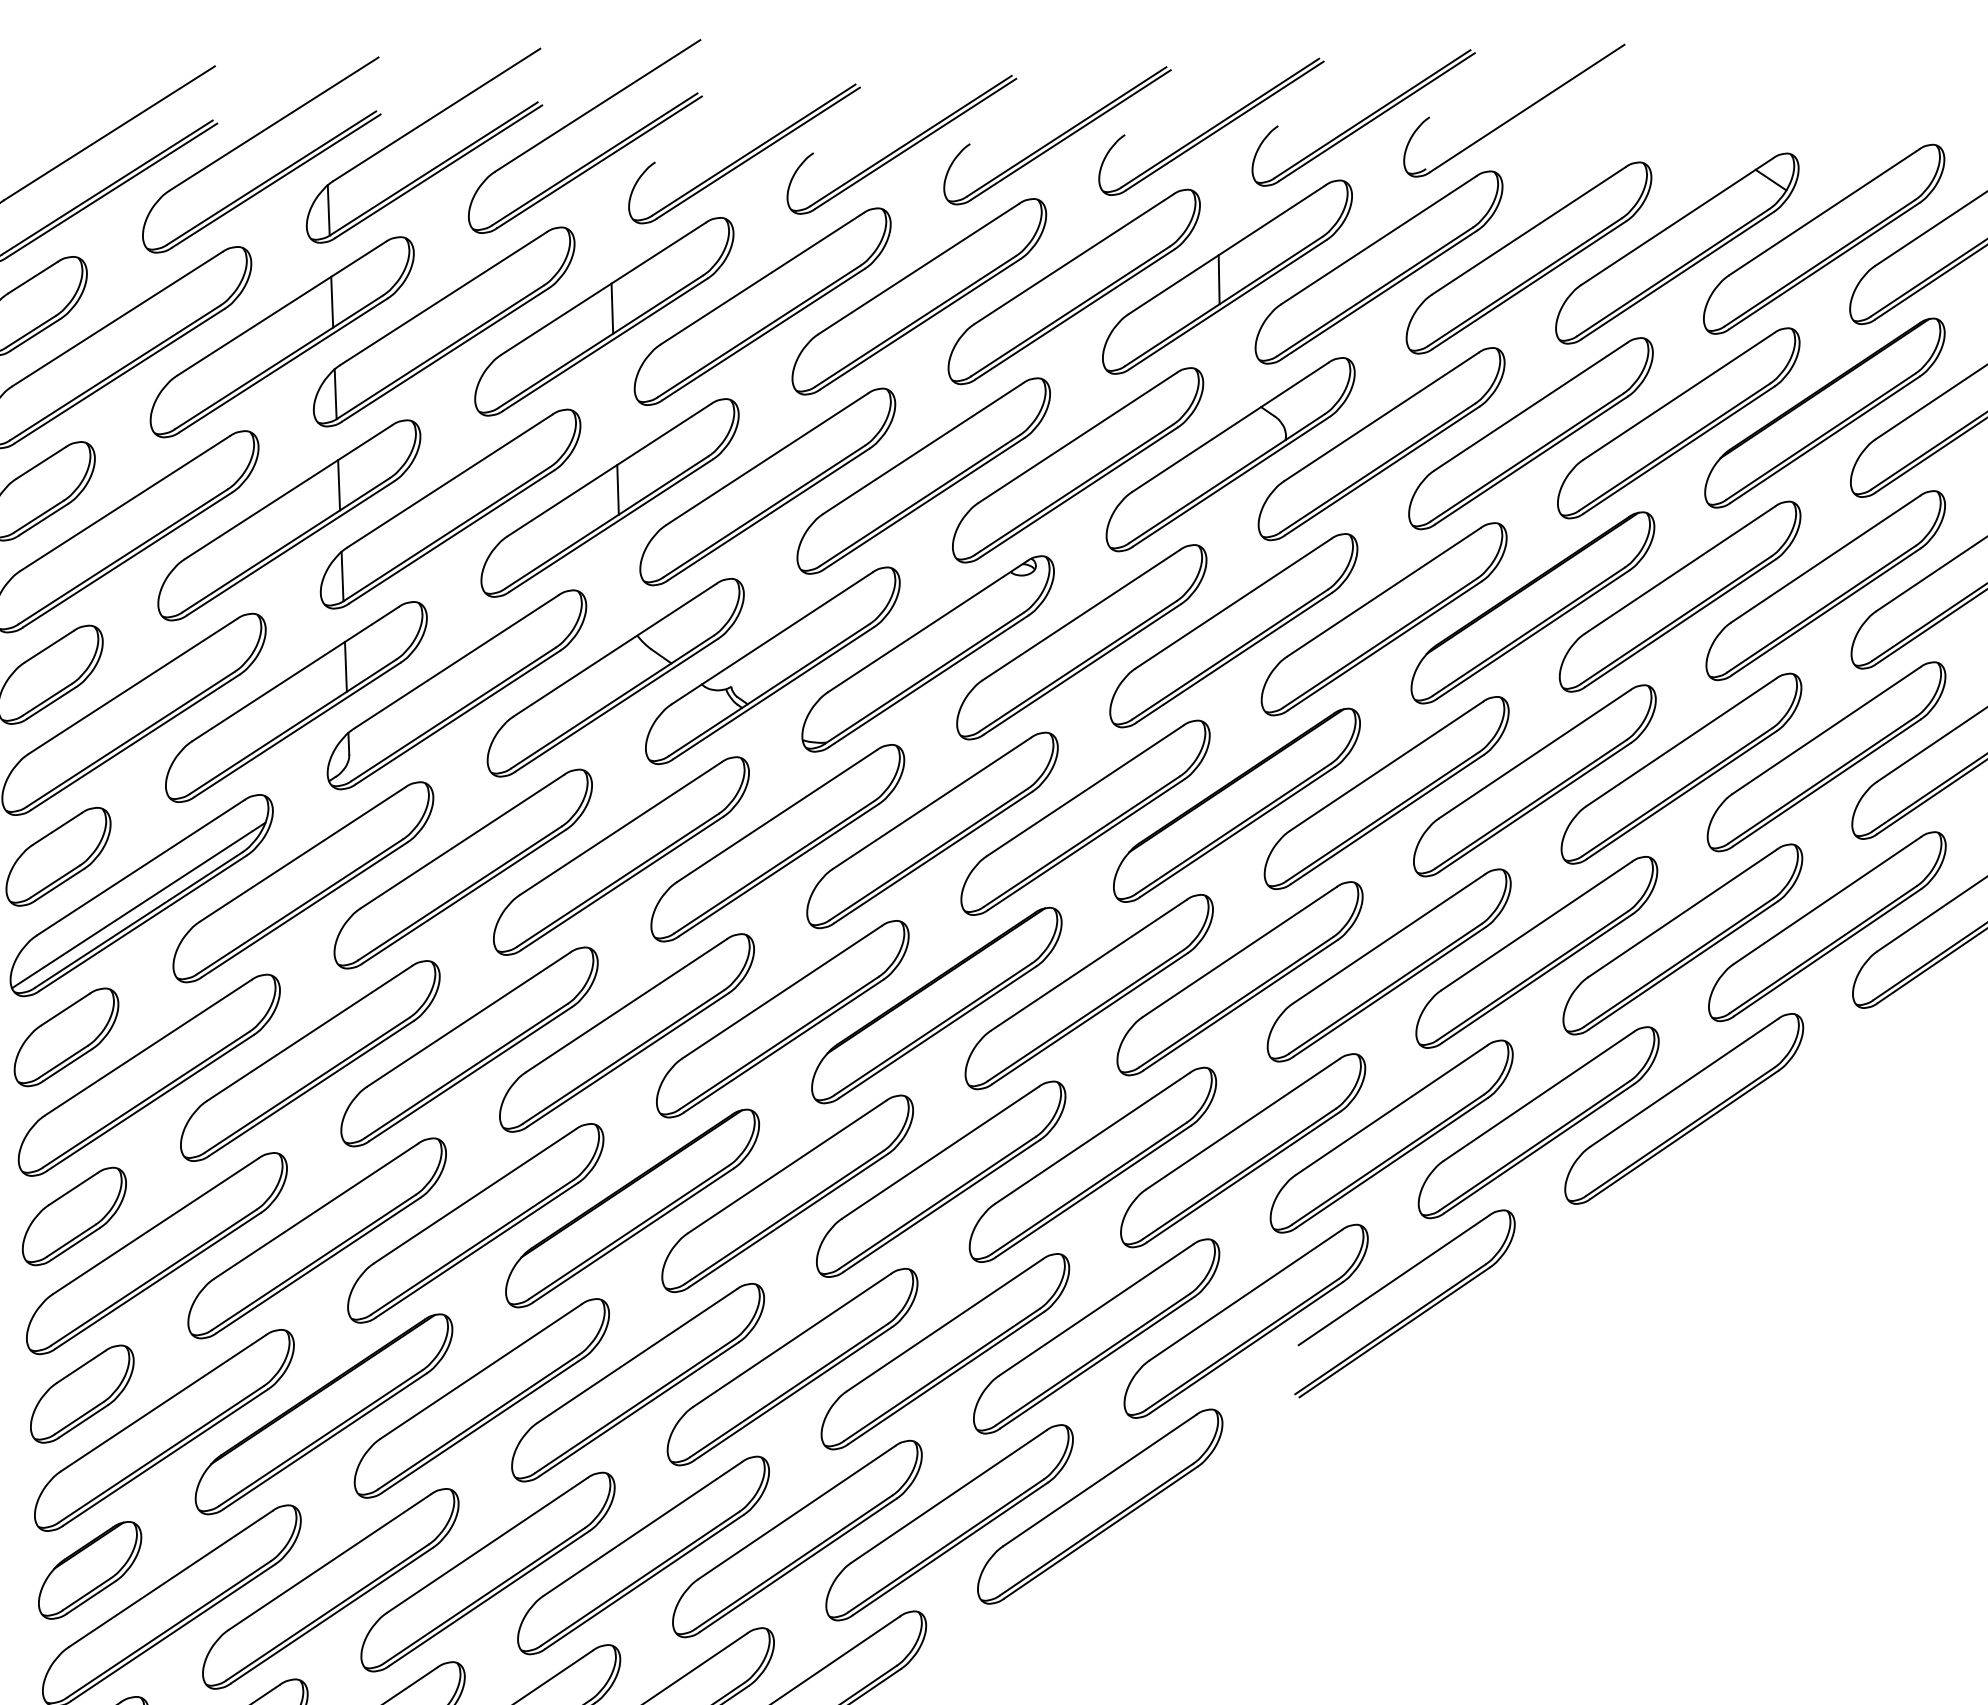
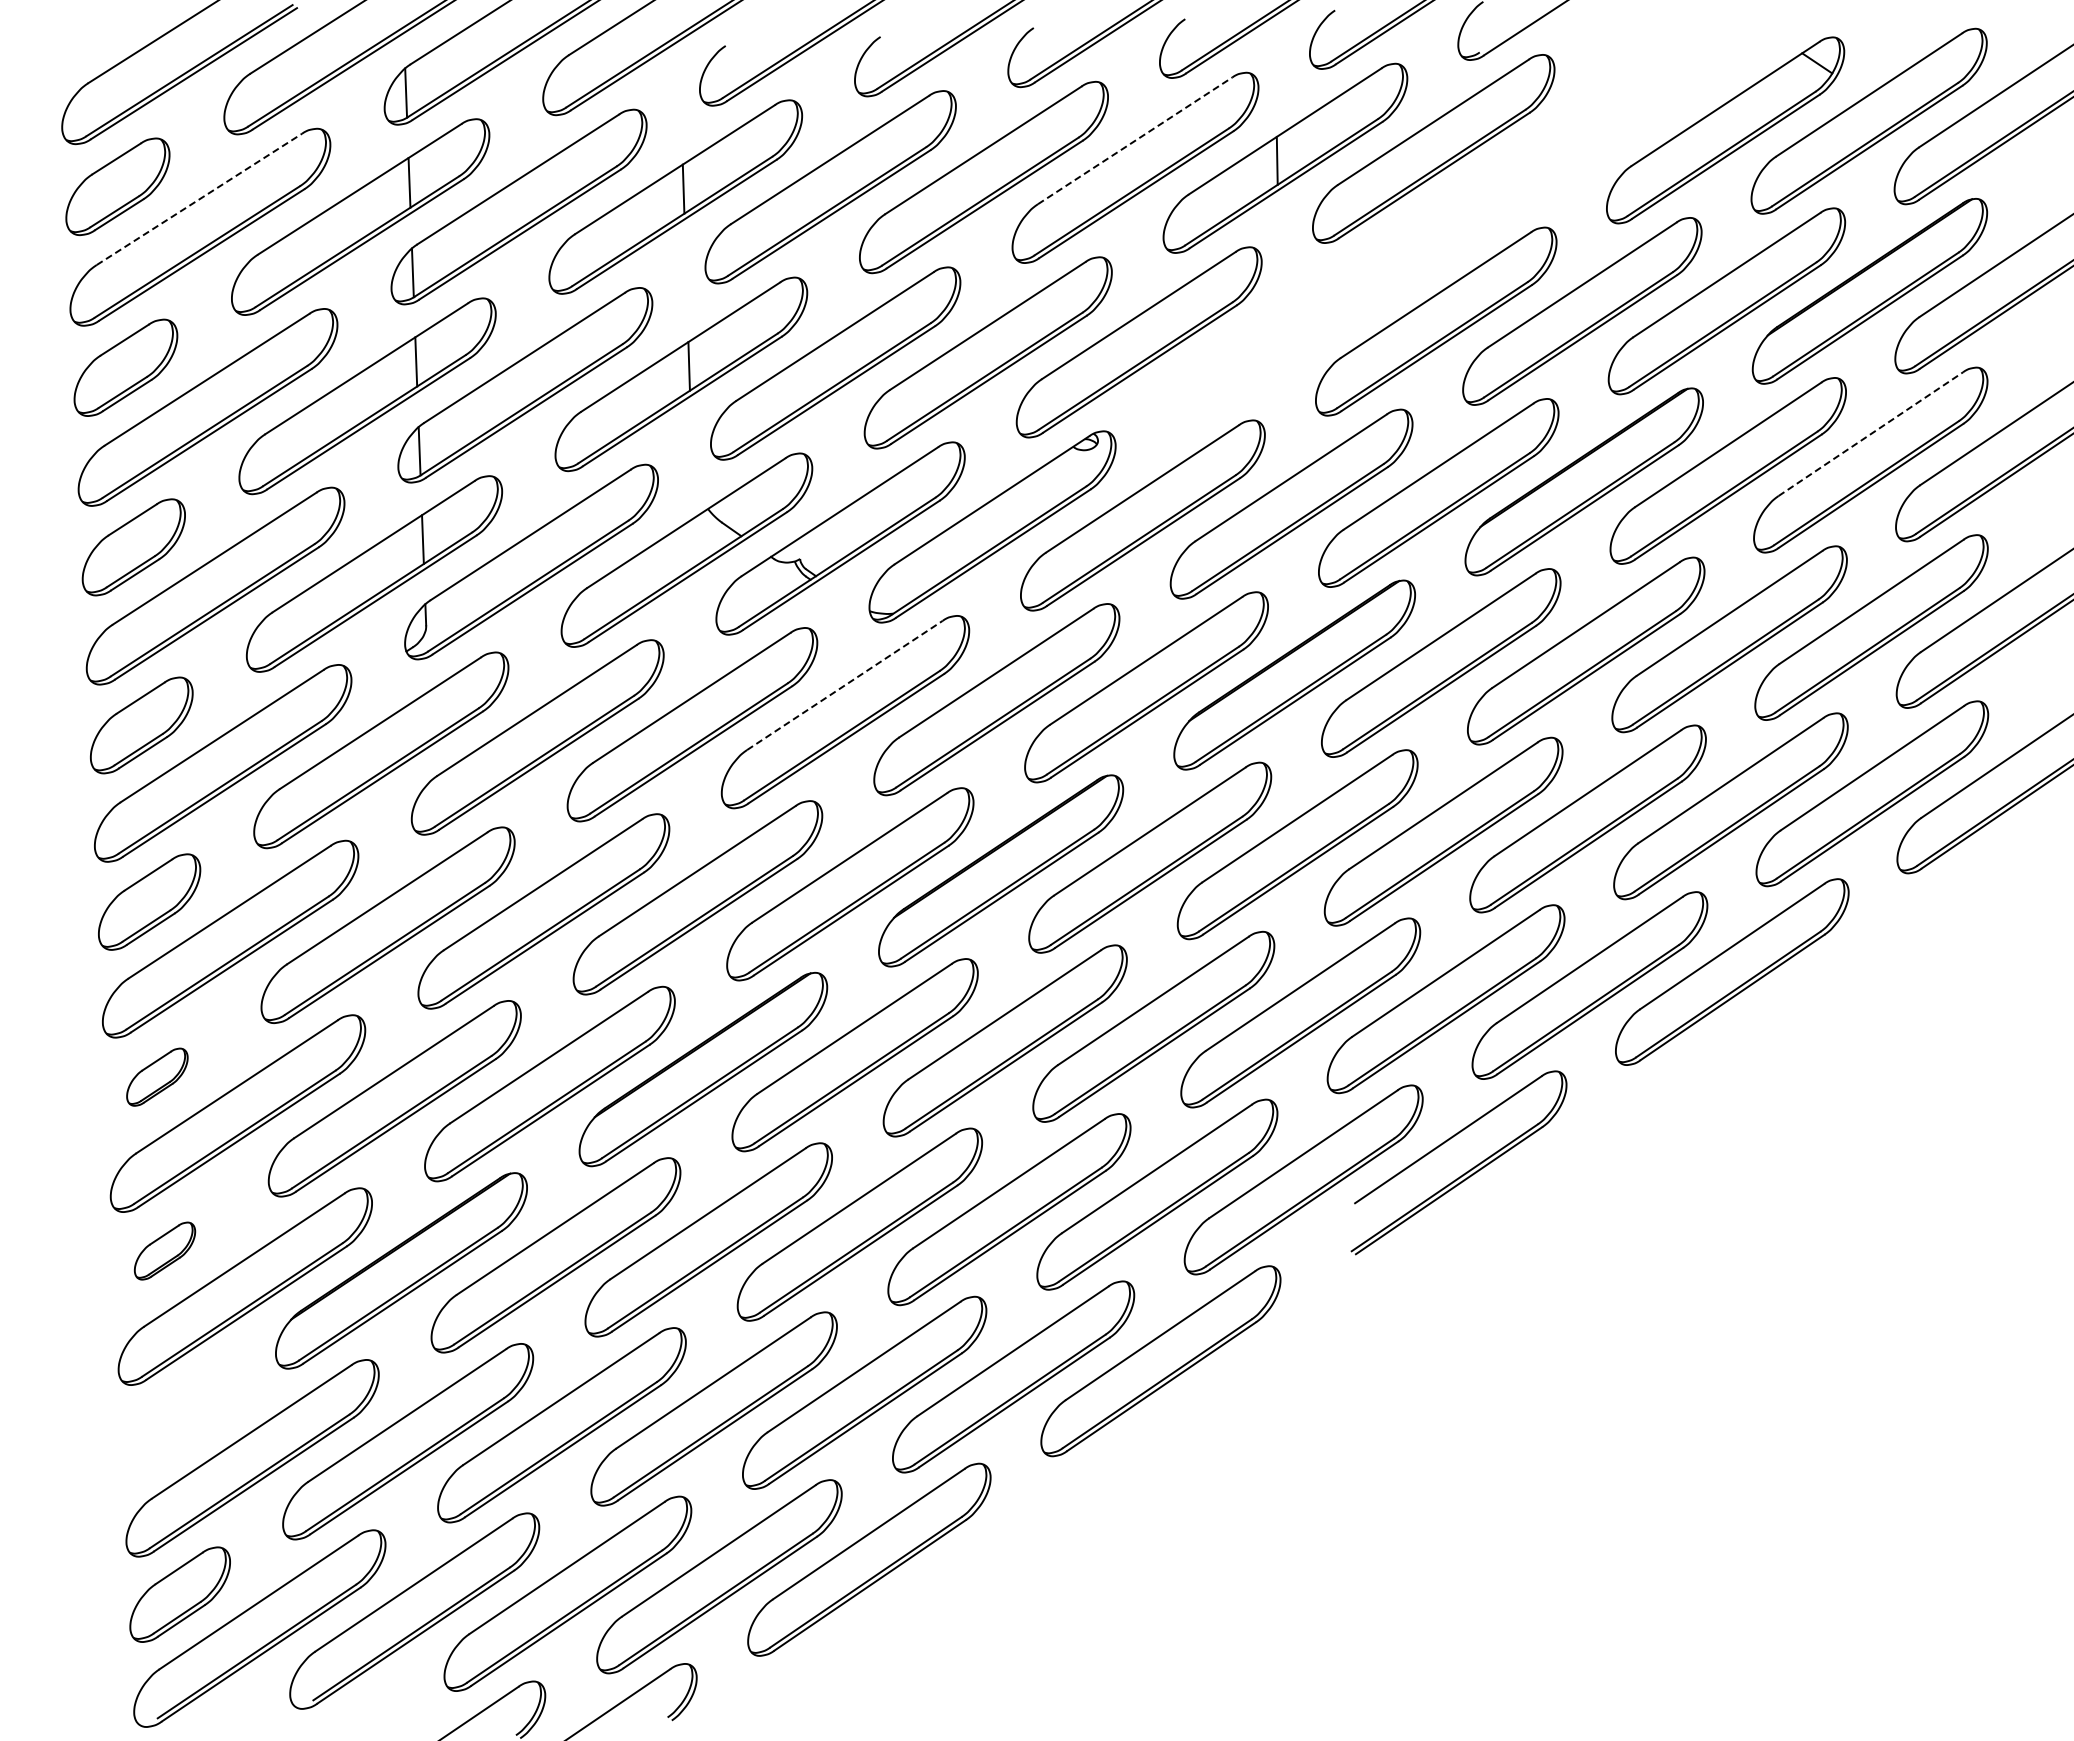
part: (1529, 257) -> (1580, 139), removed
line: (1074, 258) -> (1135, 140), solid -> dashed
line: (117, 319) -> (199, 199), solid -> dashed
part: (1230, 454) -> (1288, 331), removed
line: (1826, 558) -> (1871, 433), solid -> dashed
line: (777, 815) -> (845, 685), solid -> dashed
line: (139, 905) -> (220, 773), removed
part: (74, 1215) -> (157, 1076), size x0.6
part: (81, 1393) -> (164, 1250), size x0.6
part: (89, 1570) -> (172, 1423), removed

